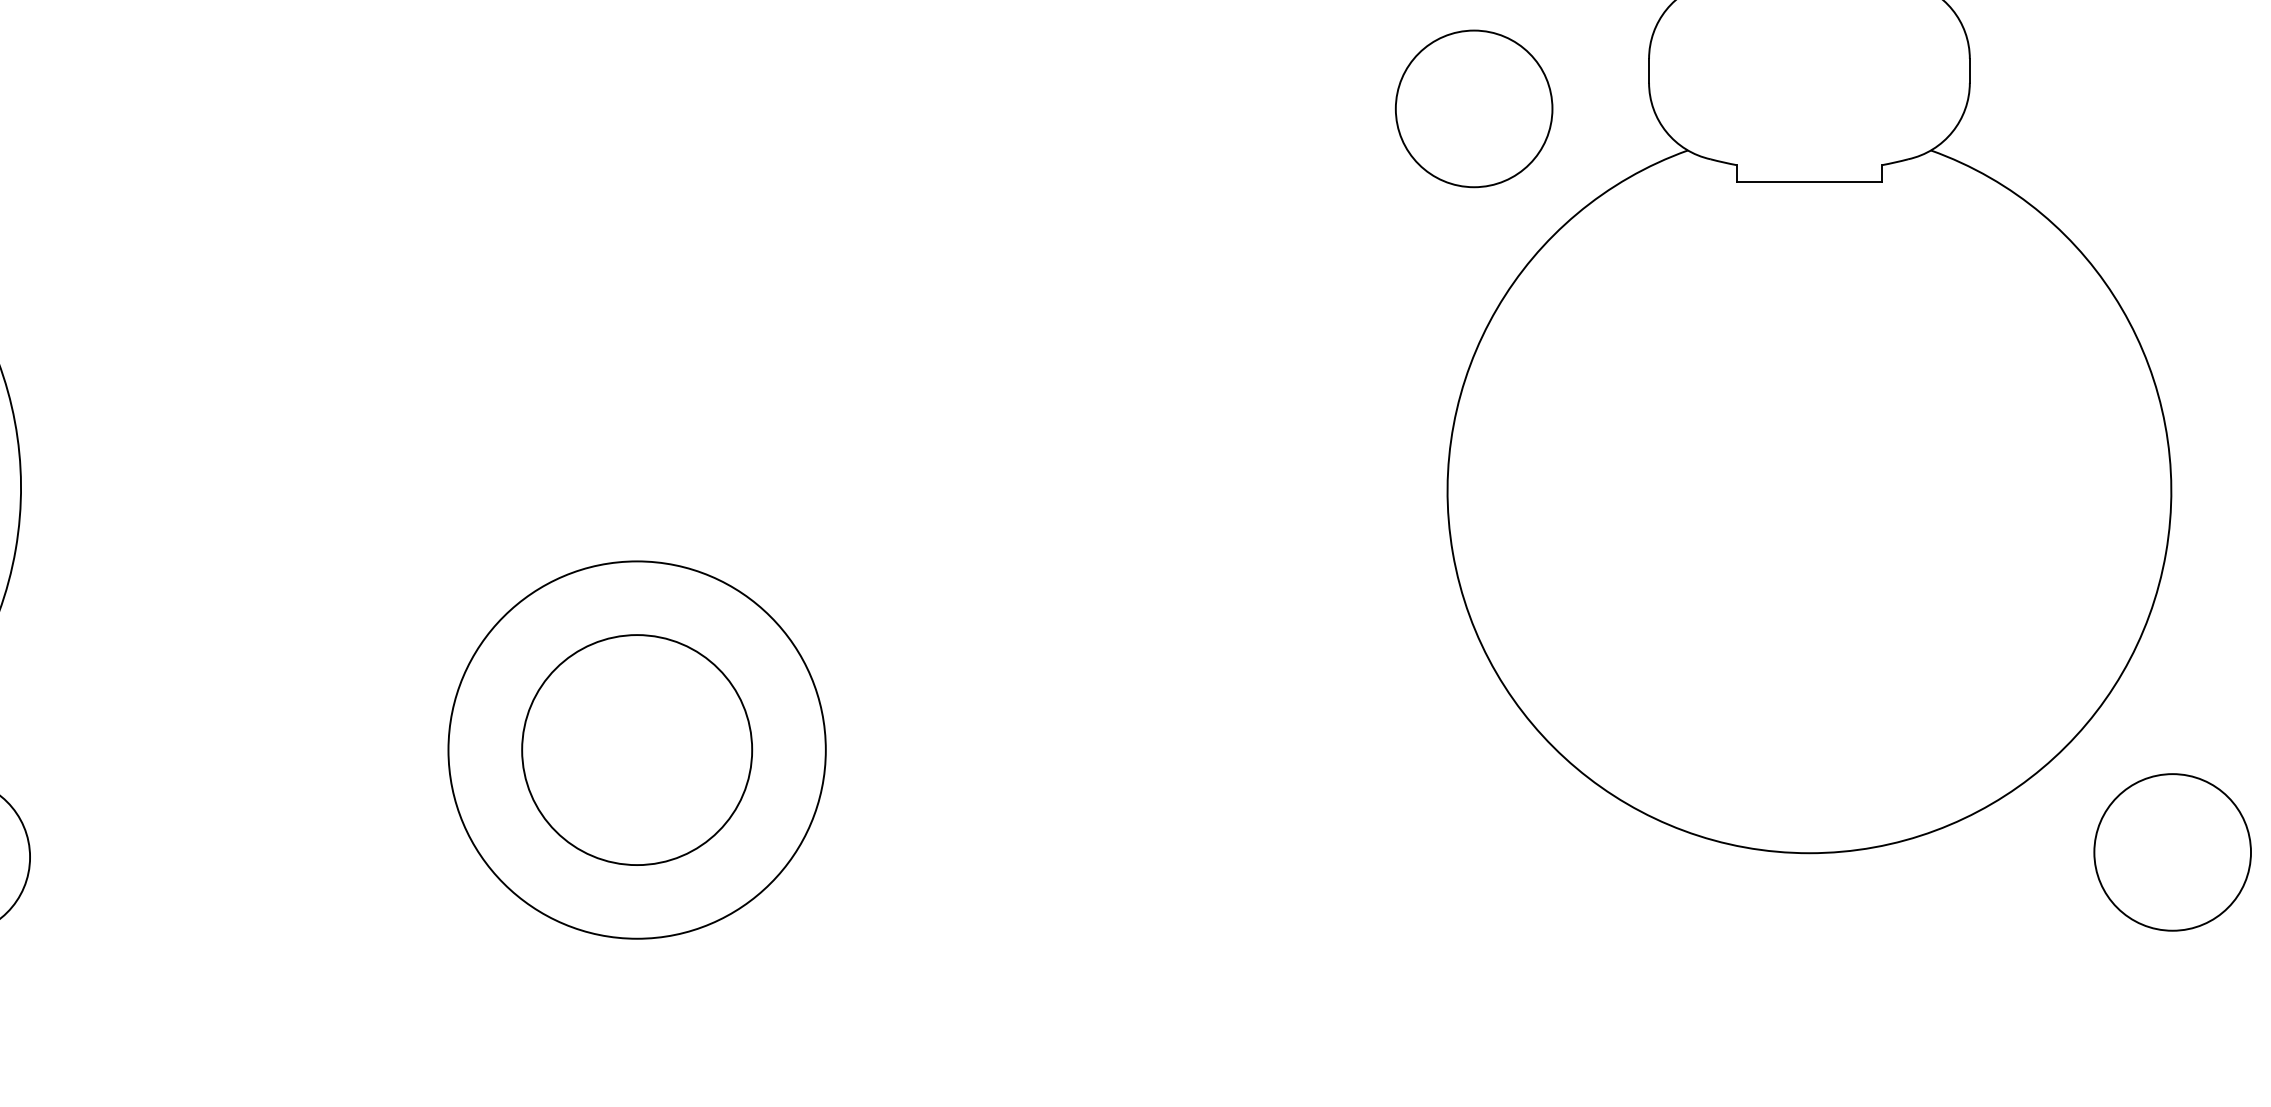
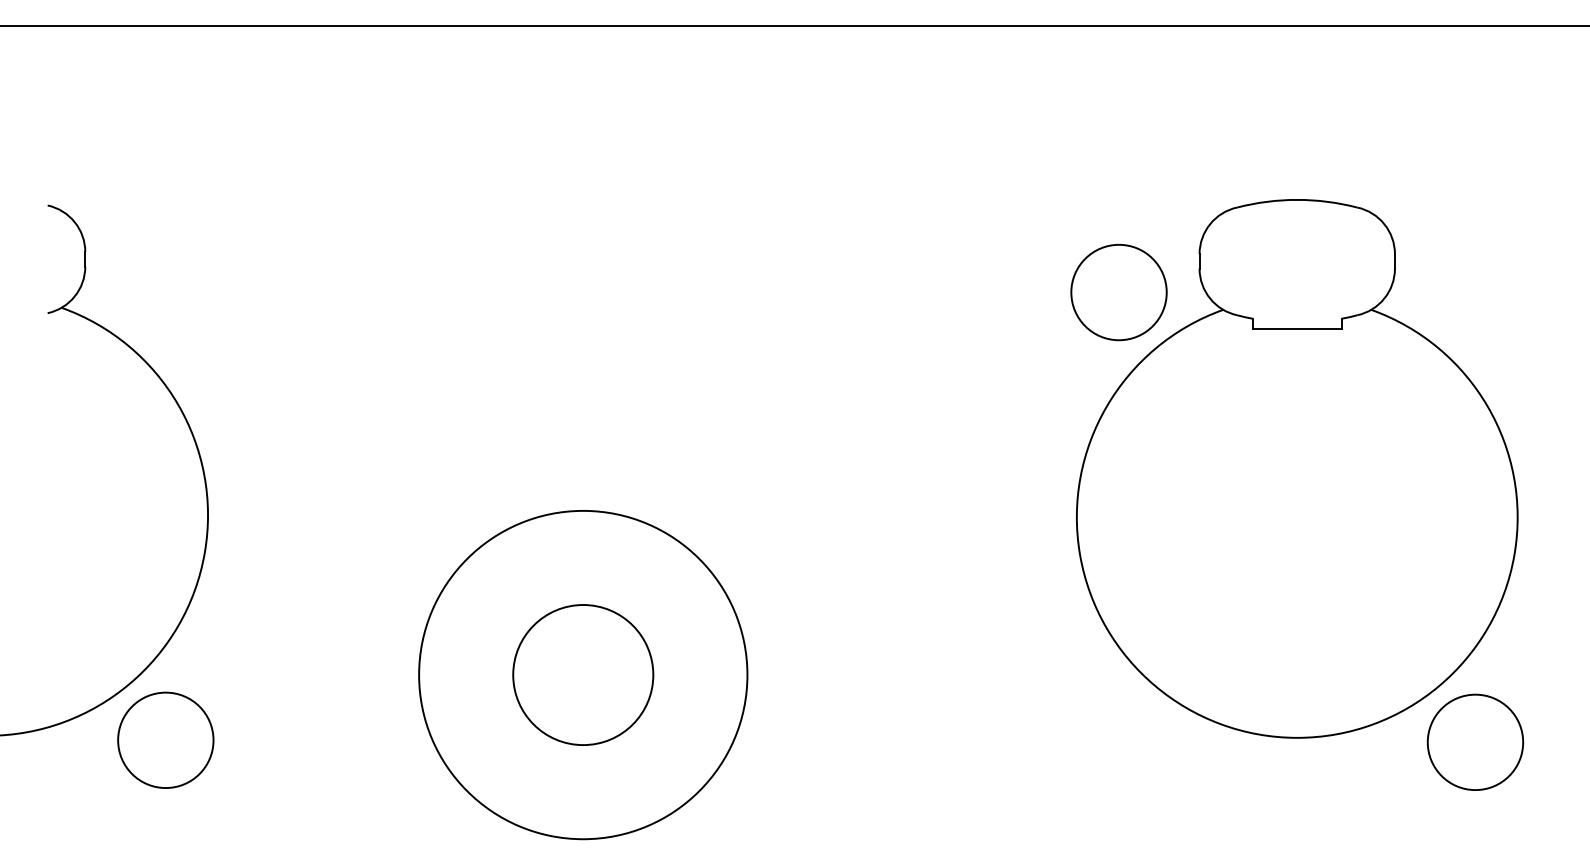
circle: (1473, 108) -> (1118, 292), moved
circle: (637, 749) -> (583, 674), size x1.43
circle: (2172, 850) -> (1475, 741), moved

